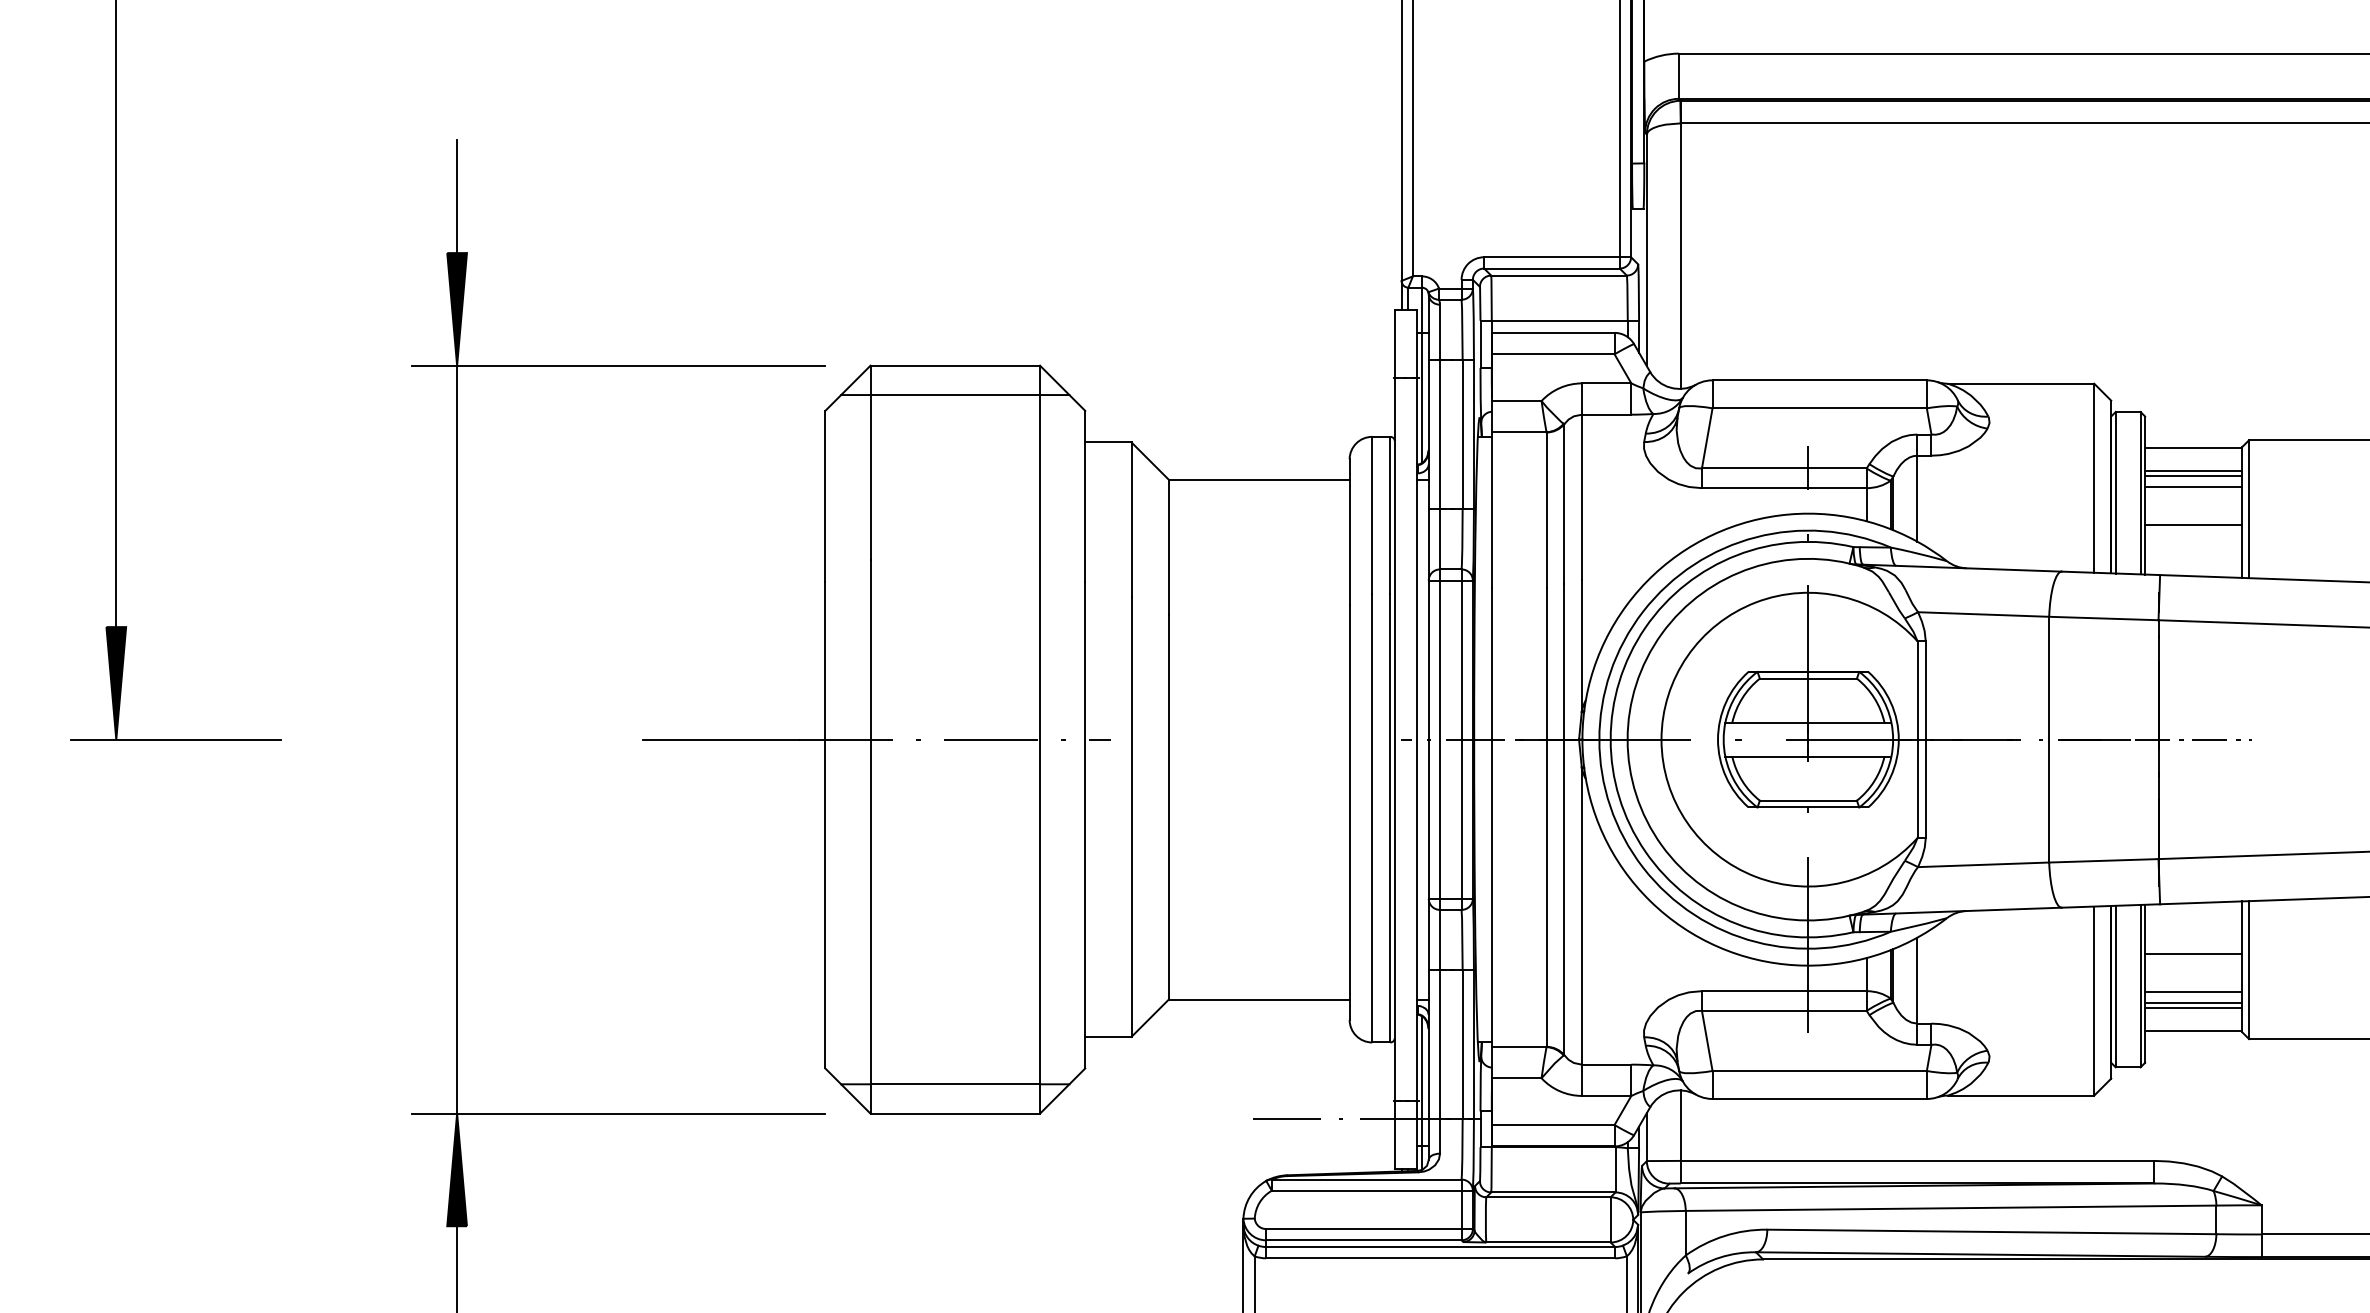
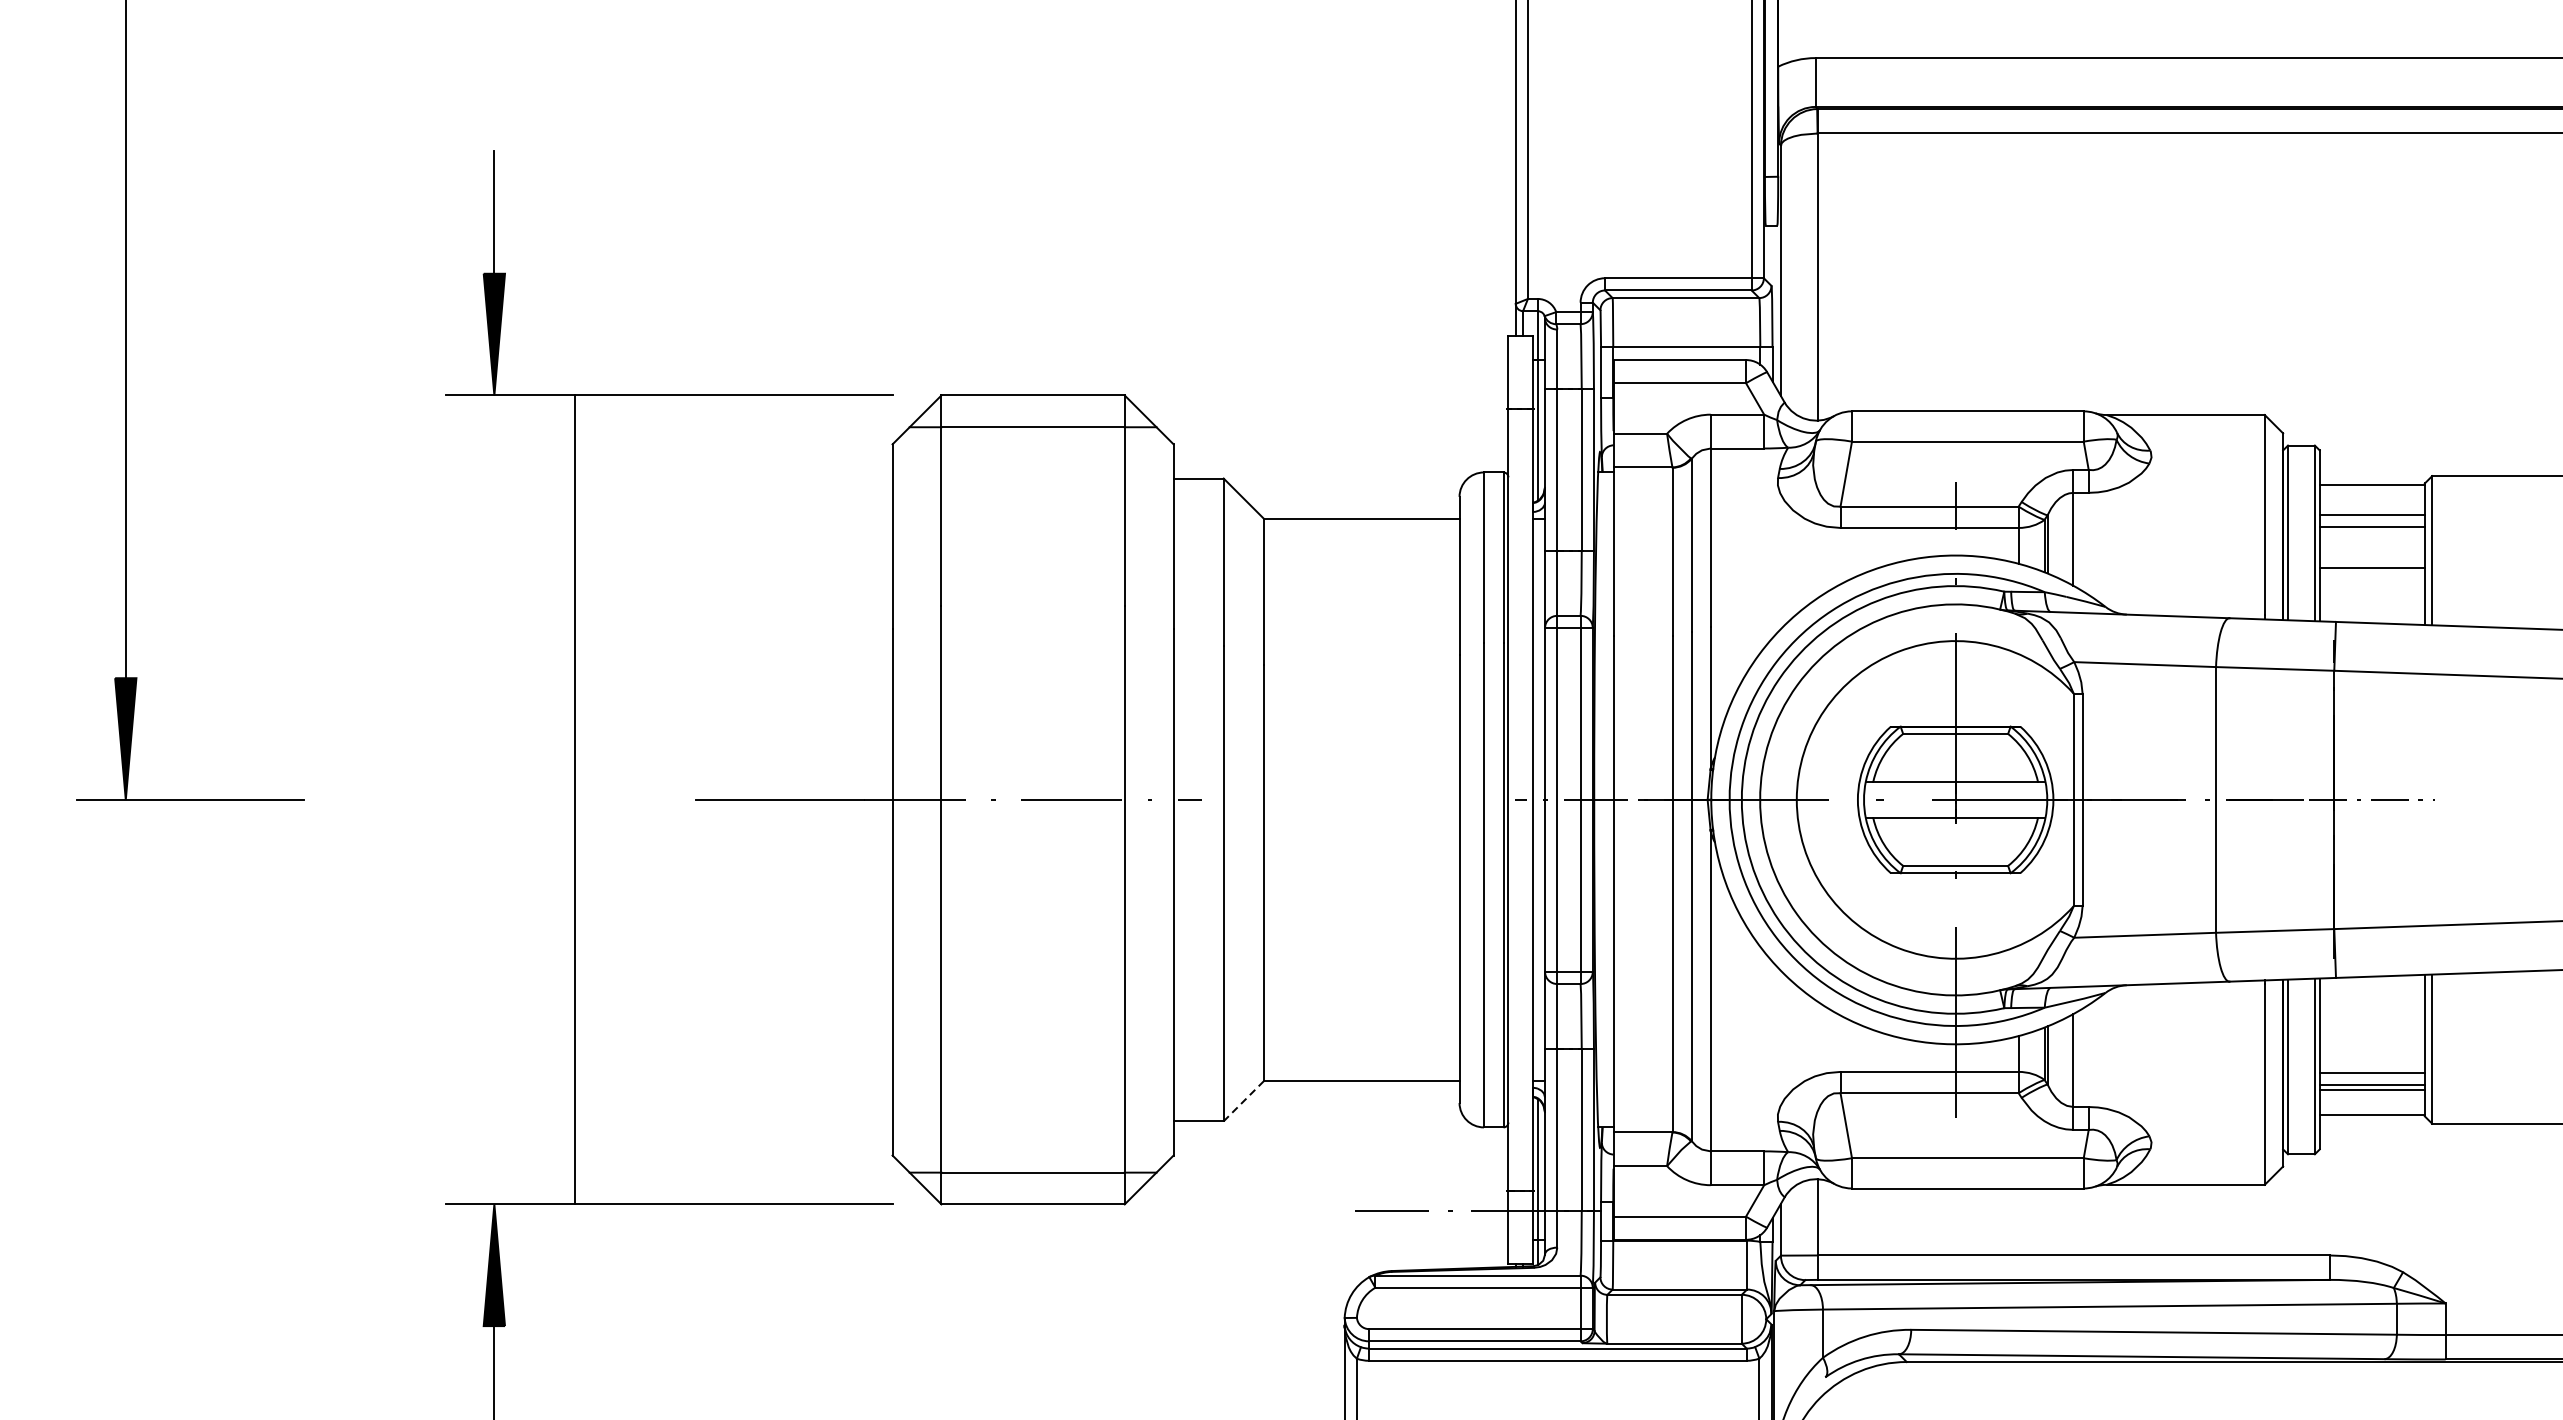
line: (2193, 471) -> (2372, 509), removed
line: (457, 739) -> (575, 799), moved
line: (2193, 954) -> (2372, 1032), removed
line: (1149, 1018) -> (1243, 1101), solid -> dashed

